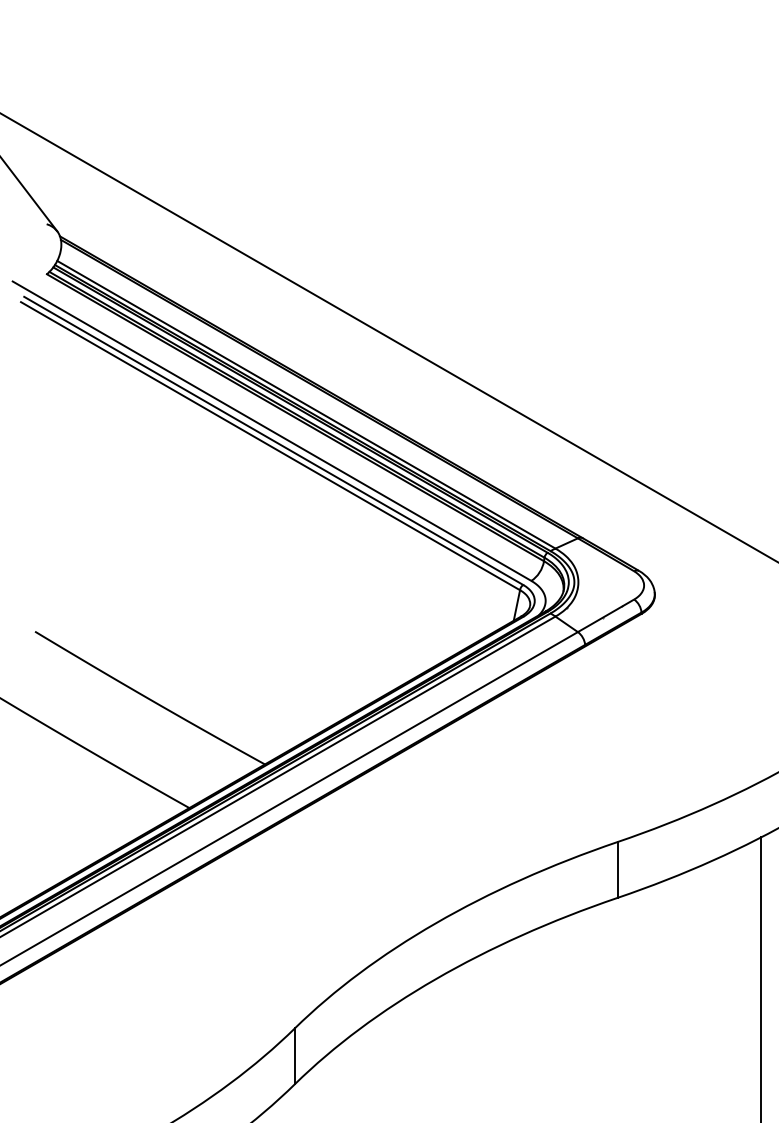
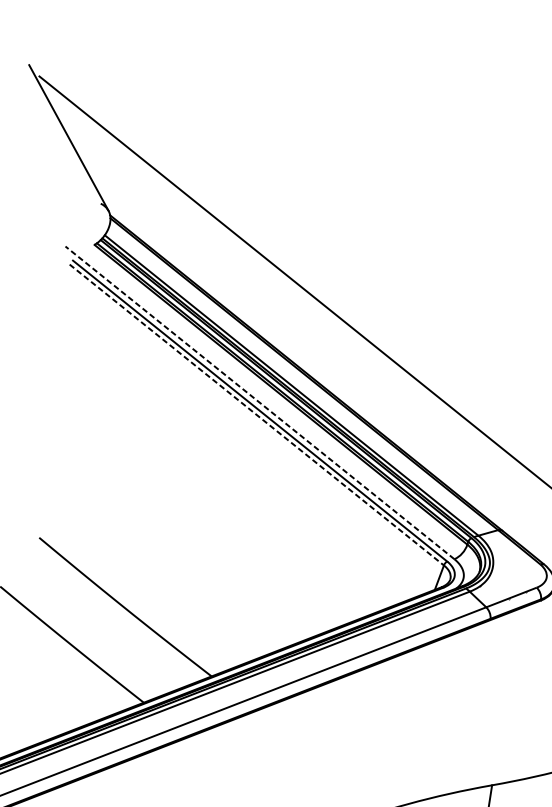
line: (271, 430) -> (259, 402), solid -> dashed
line: (270, 446) -> (256, 415), solid -> dashed

